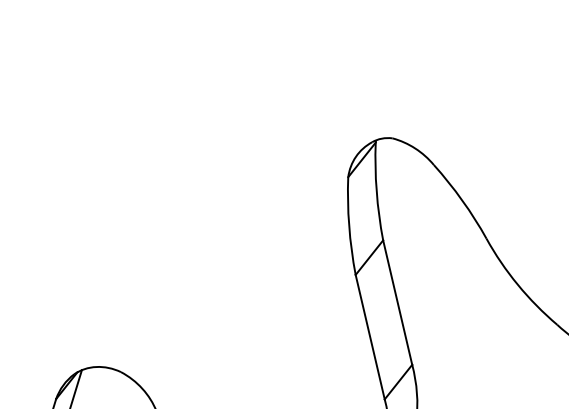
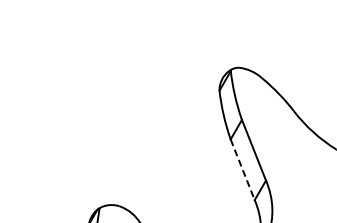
line: (369, 336) -> (242, 169), solid -> dashed

